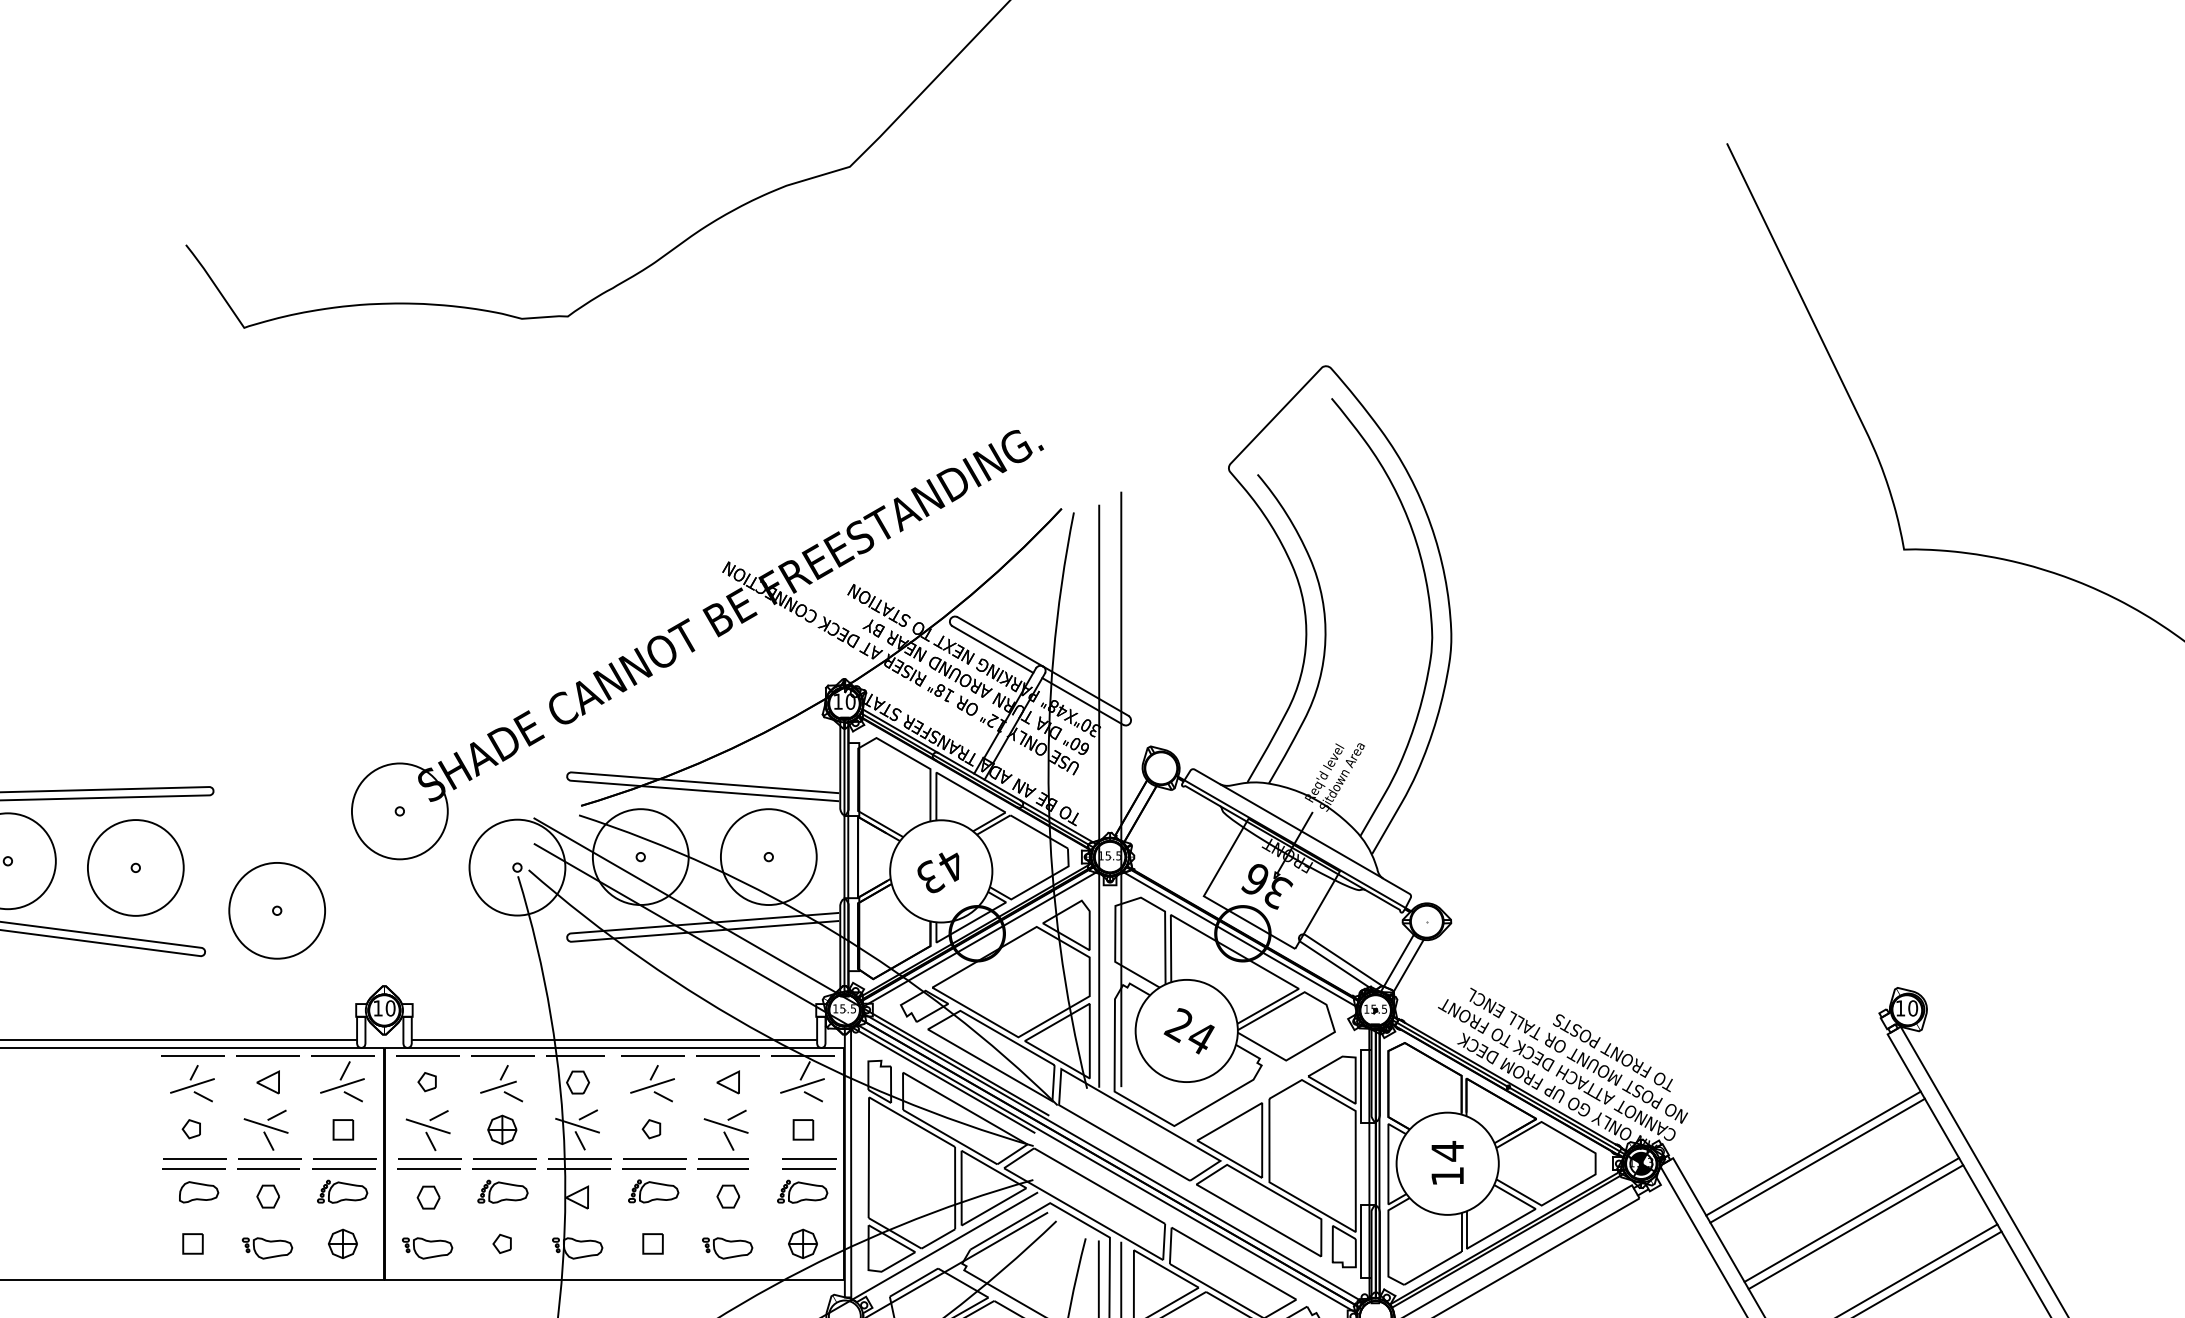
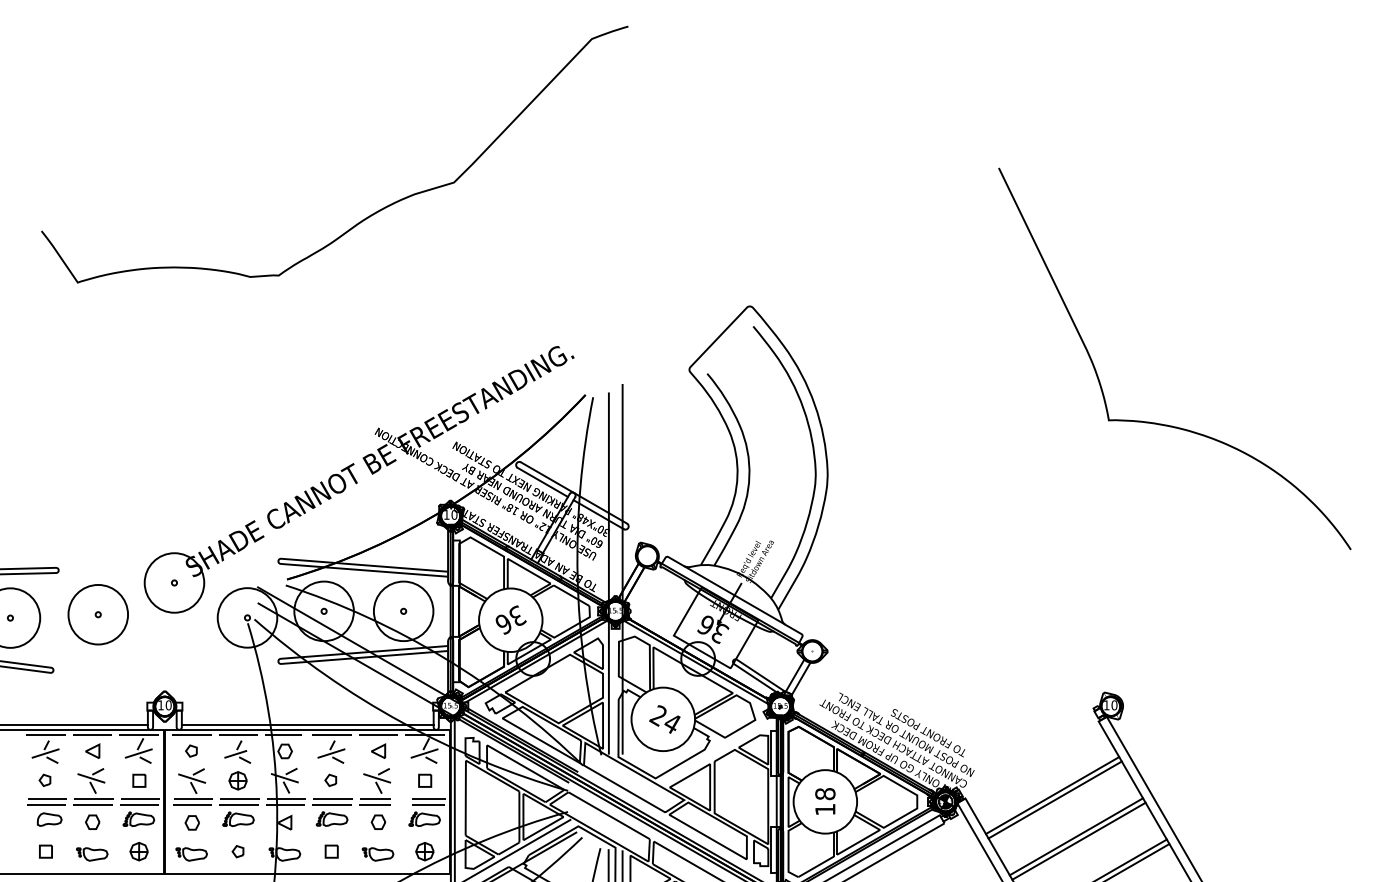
text: (940, 870) -> (510, 619), 43 -> 36
part: (275, 910) -> (97, 614), moved
text: (1447, 1150) -> (825, 793), 14 -> 18

